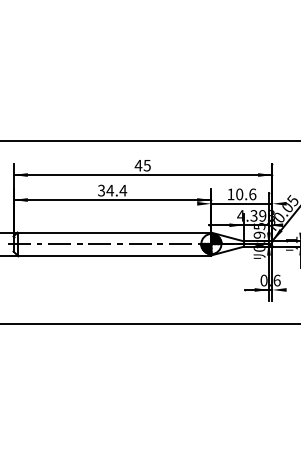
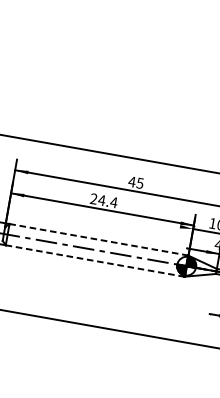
text: (101, 190) -> (93, 198), 34.4 -> 24.4
line: (114, 232) -> (99, 239), solid -> dashed
line: (114, 255) -> (95, 260), solid -> dashed

